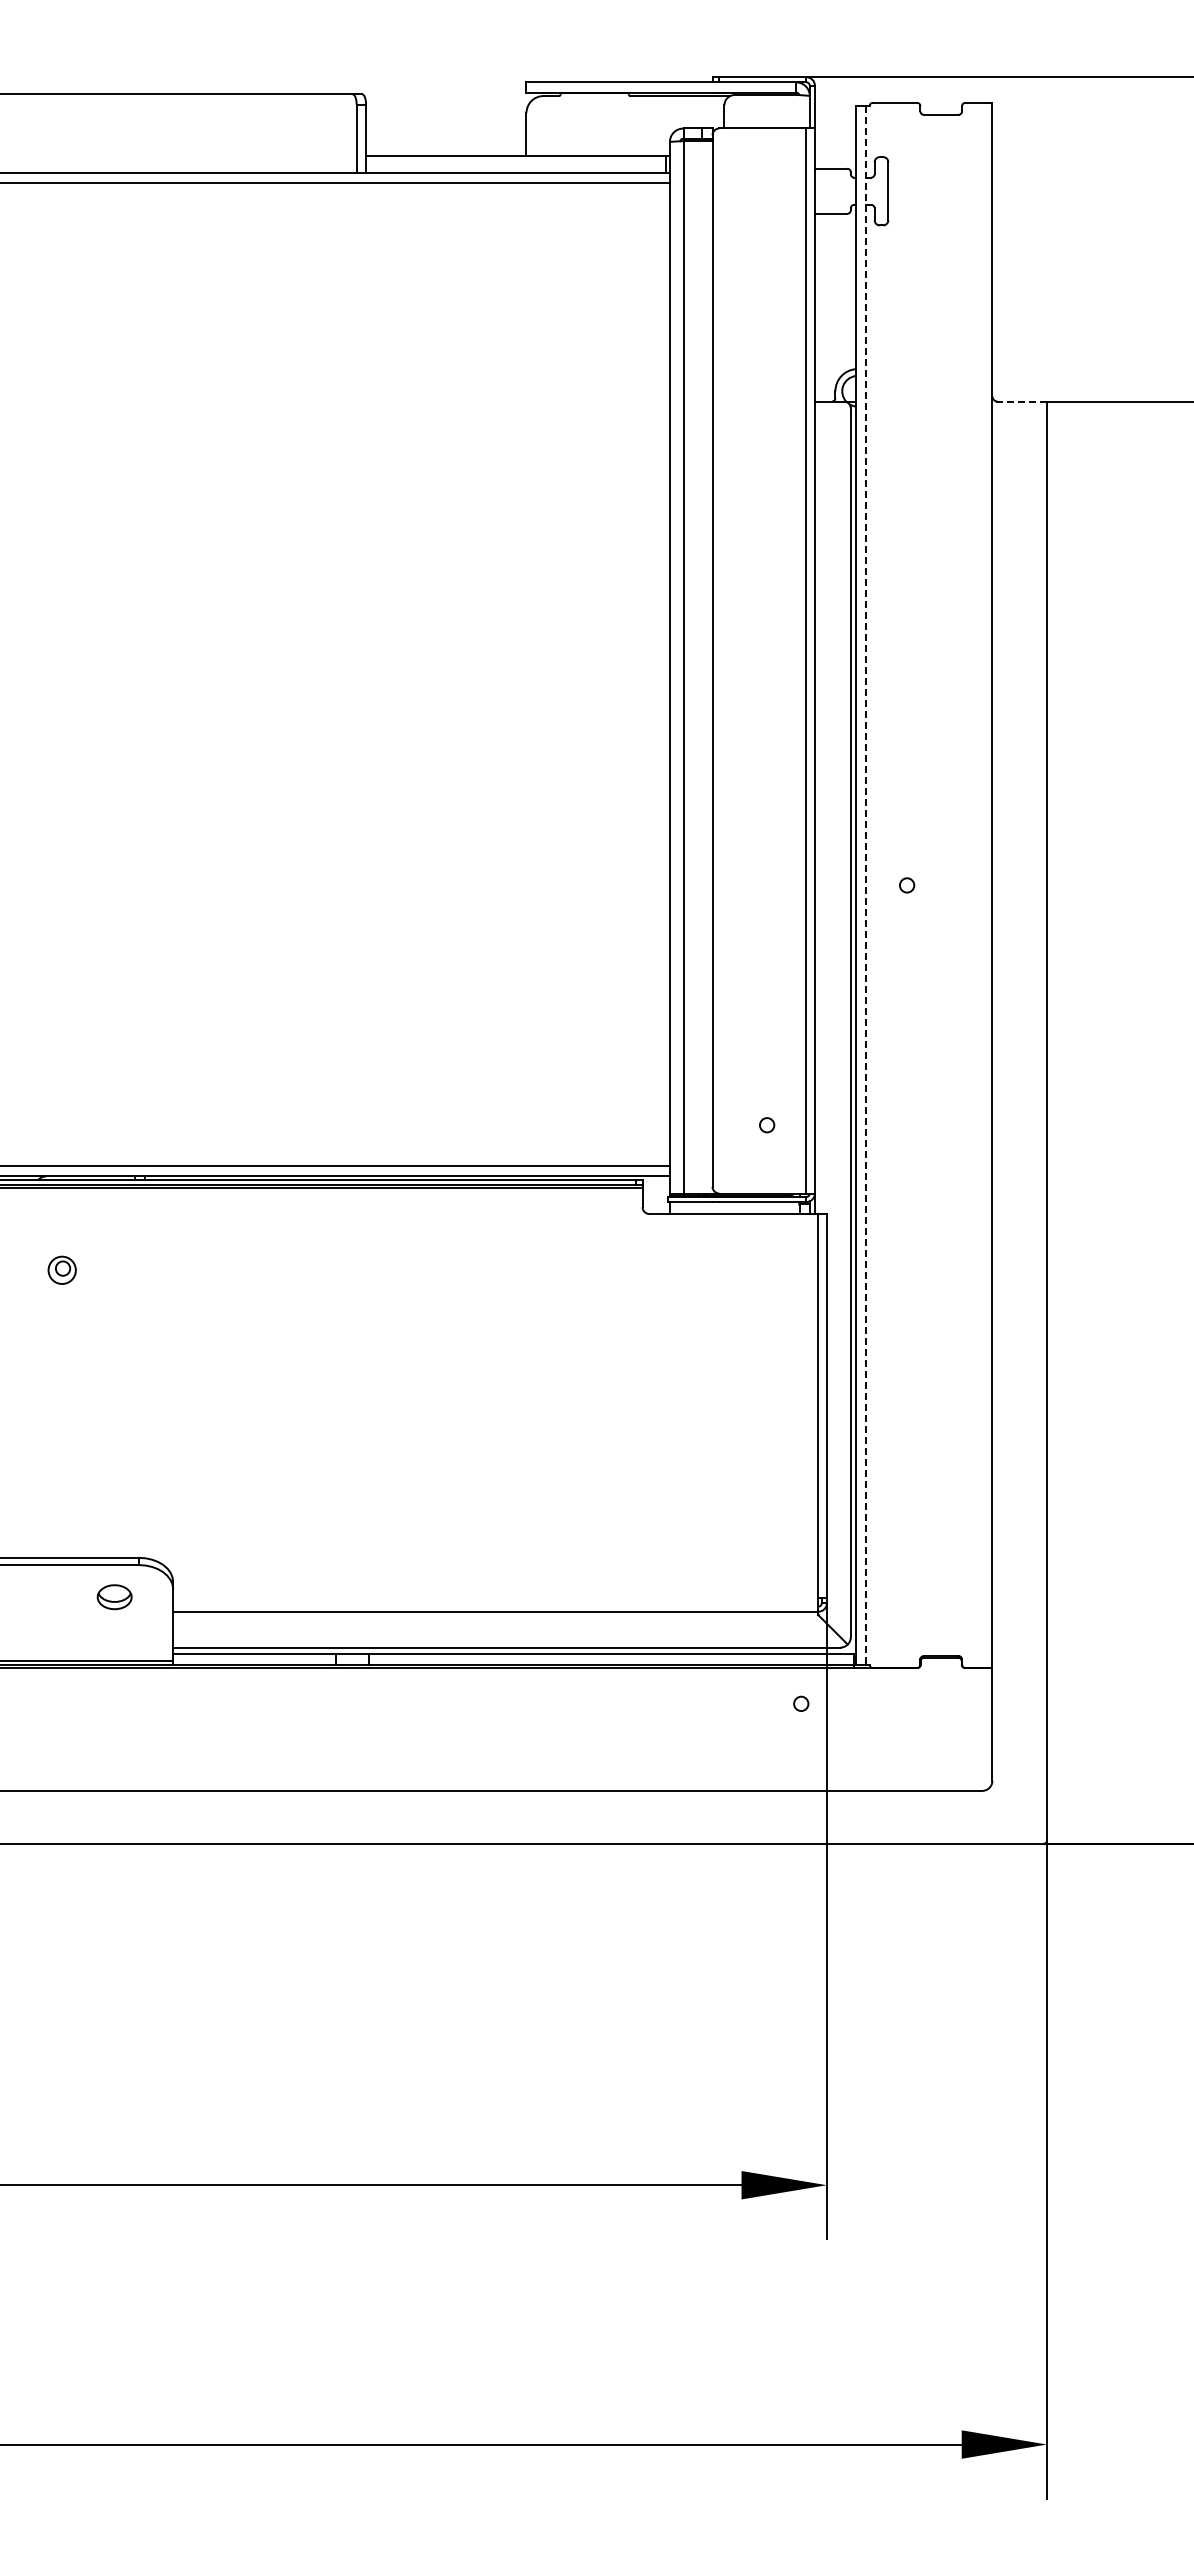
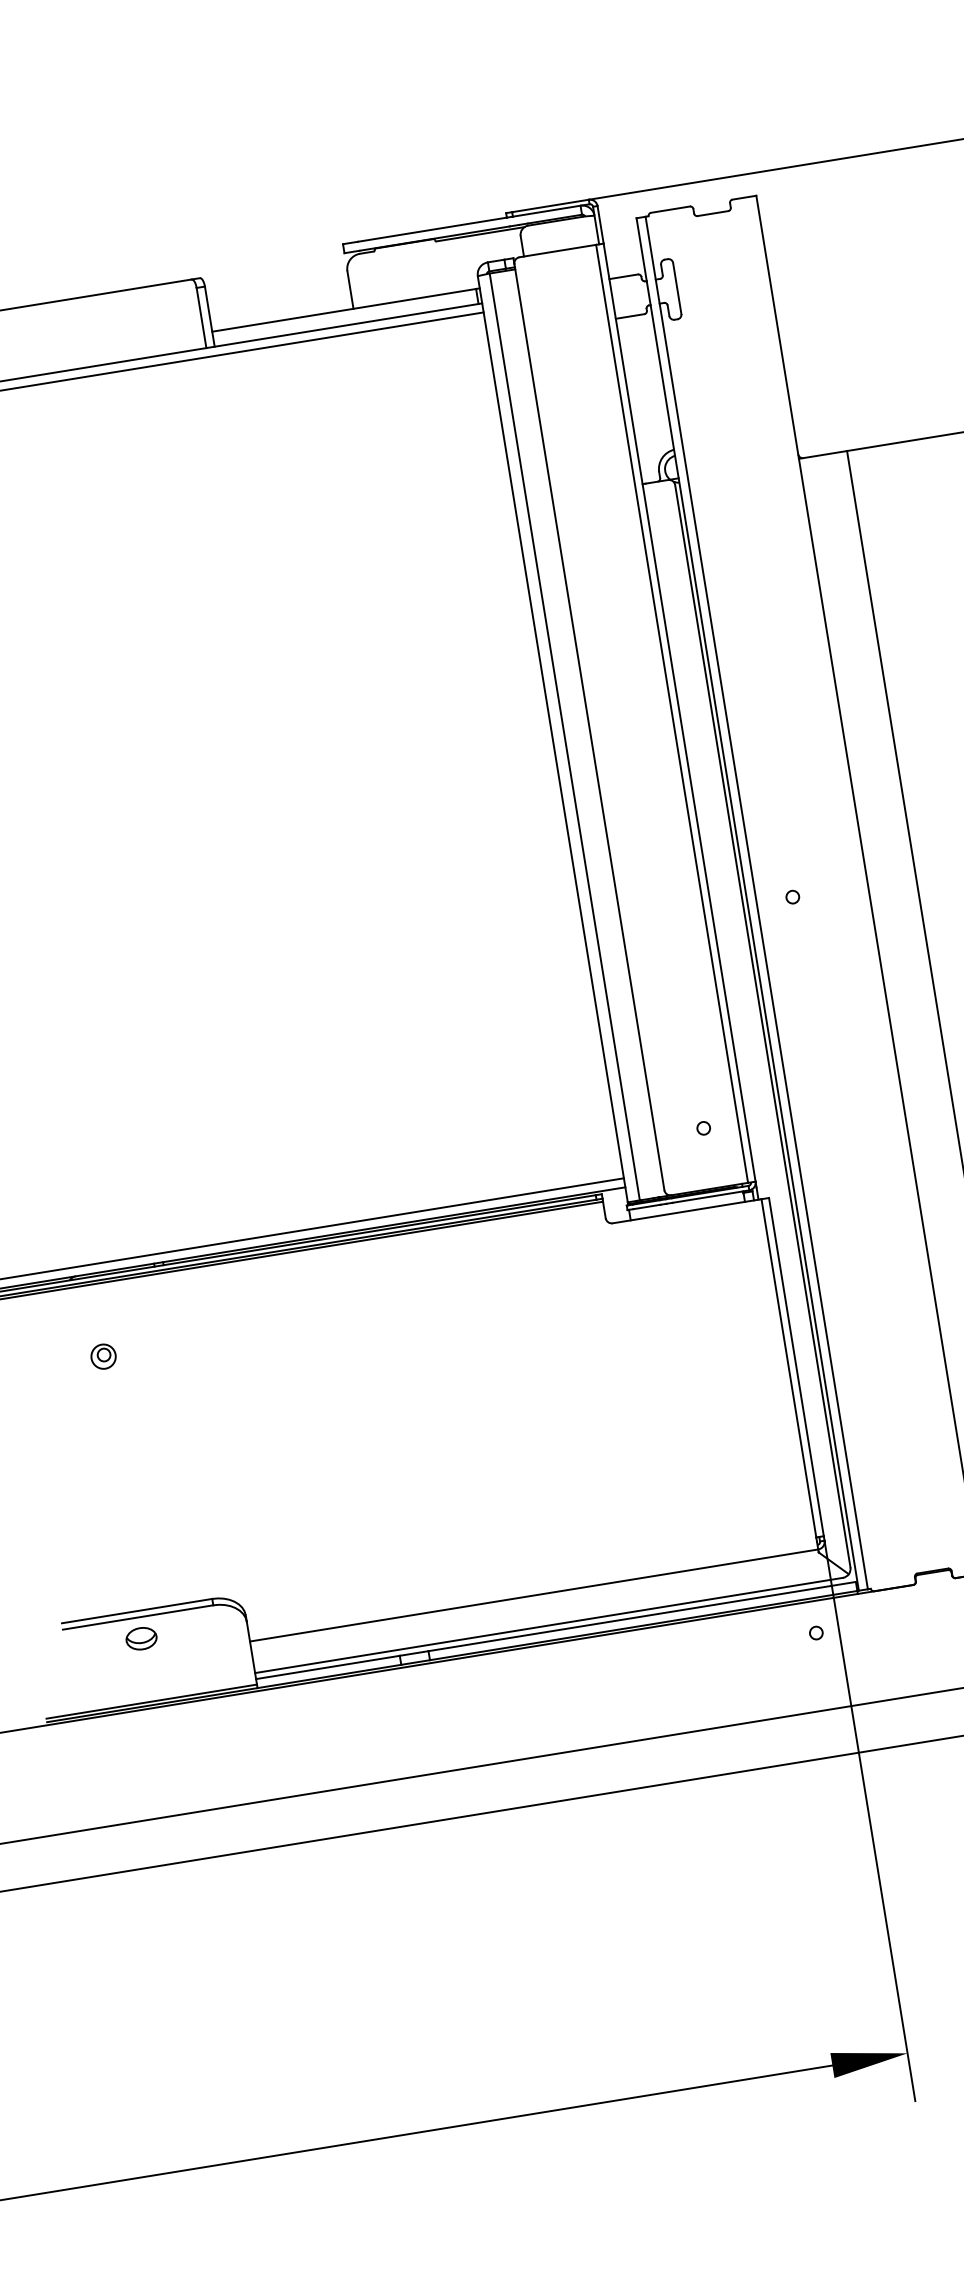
line: (1019, 401) -> (822, 454), dashed -> solid
line: (866, 885) -> (757, 903), dashed -> solid
part: (114, 1596) -> (141, 1638), moved

